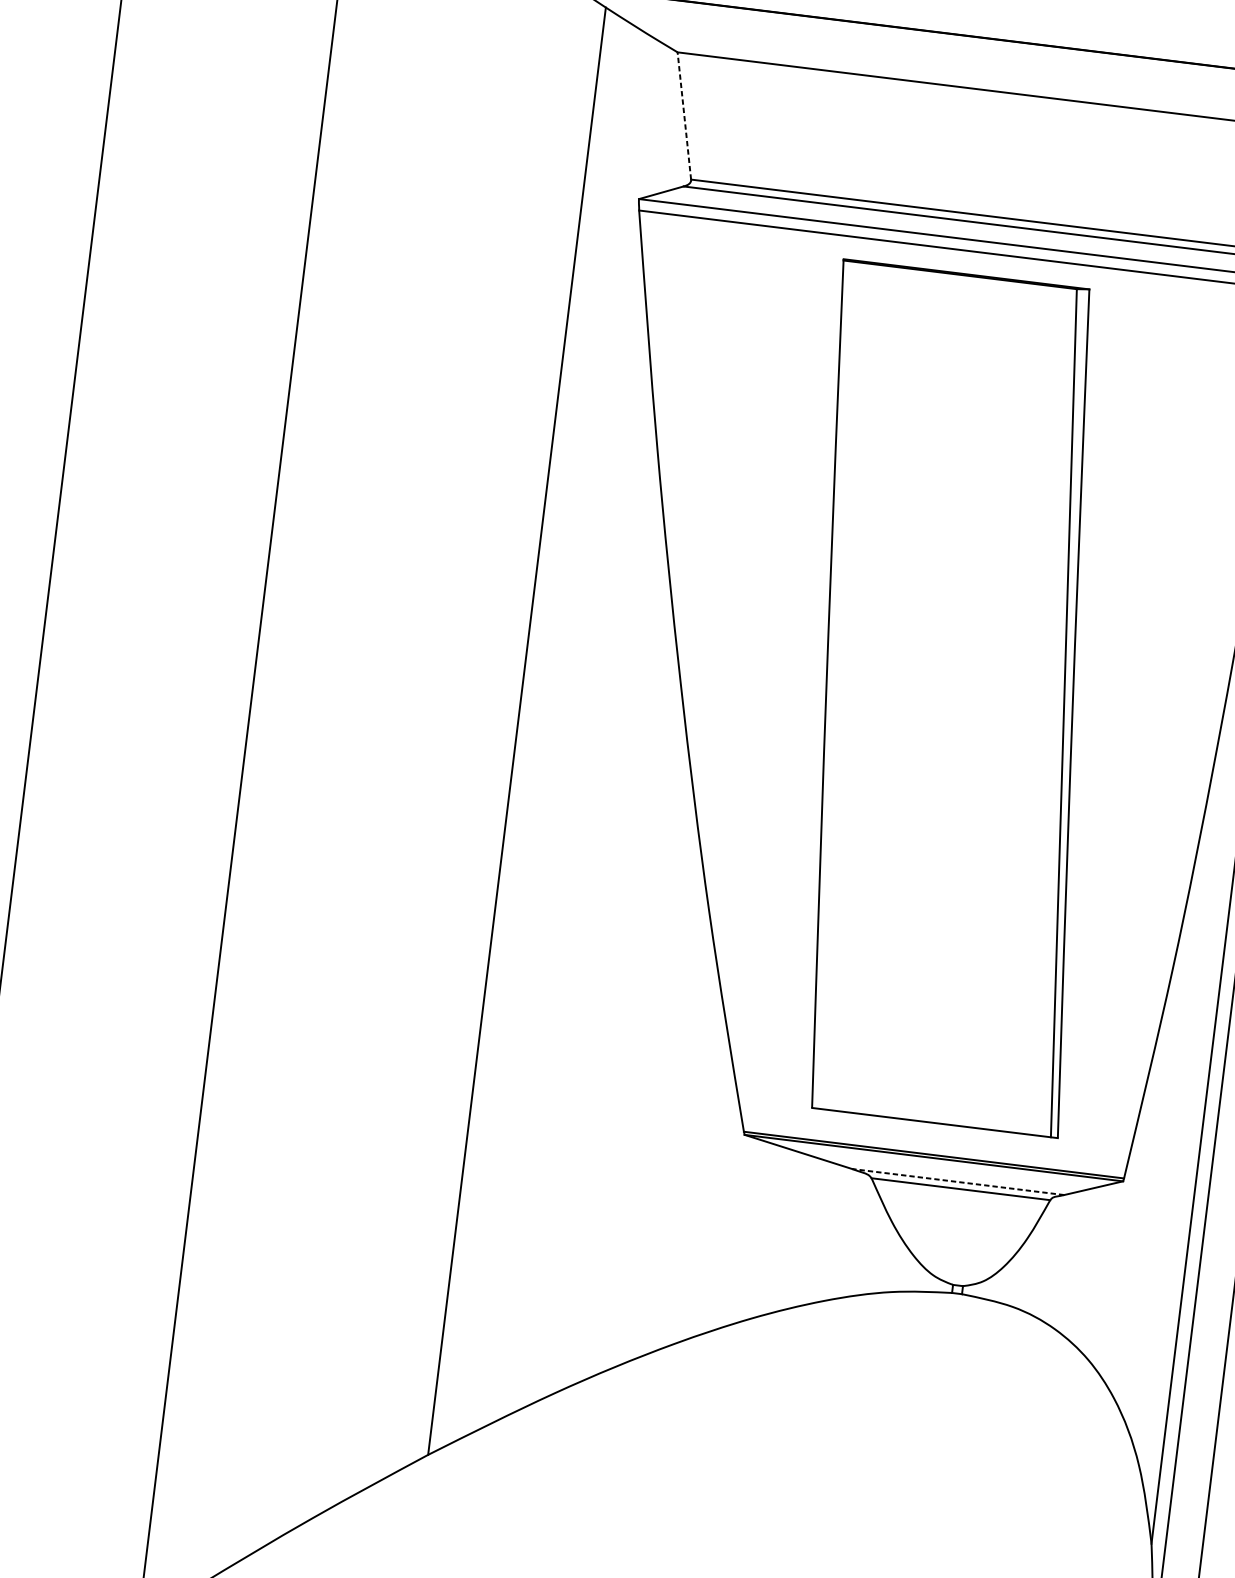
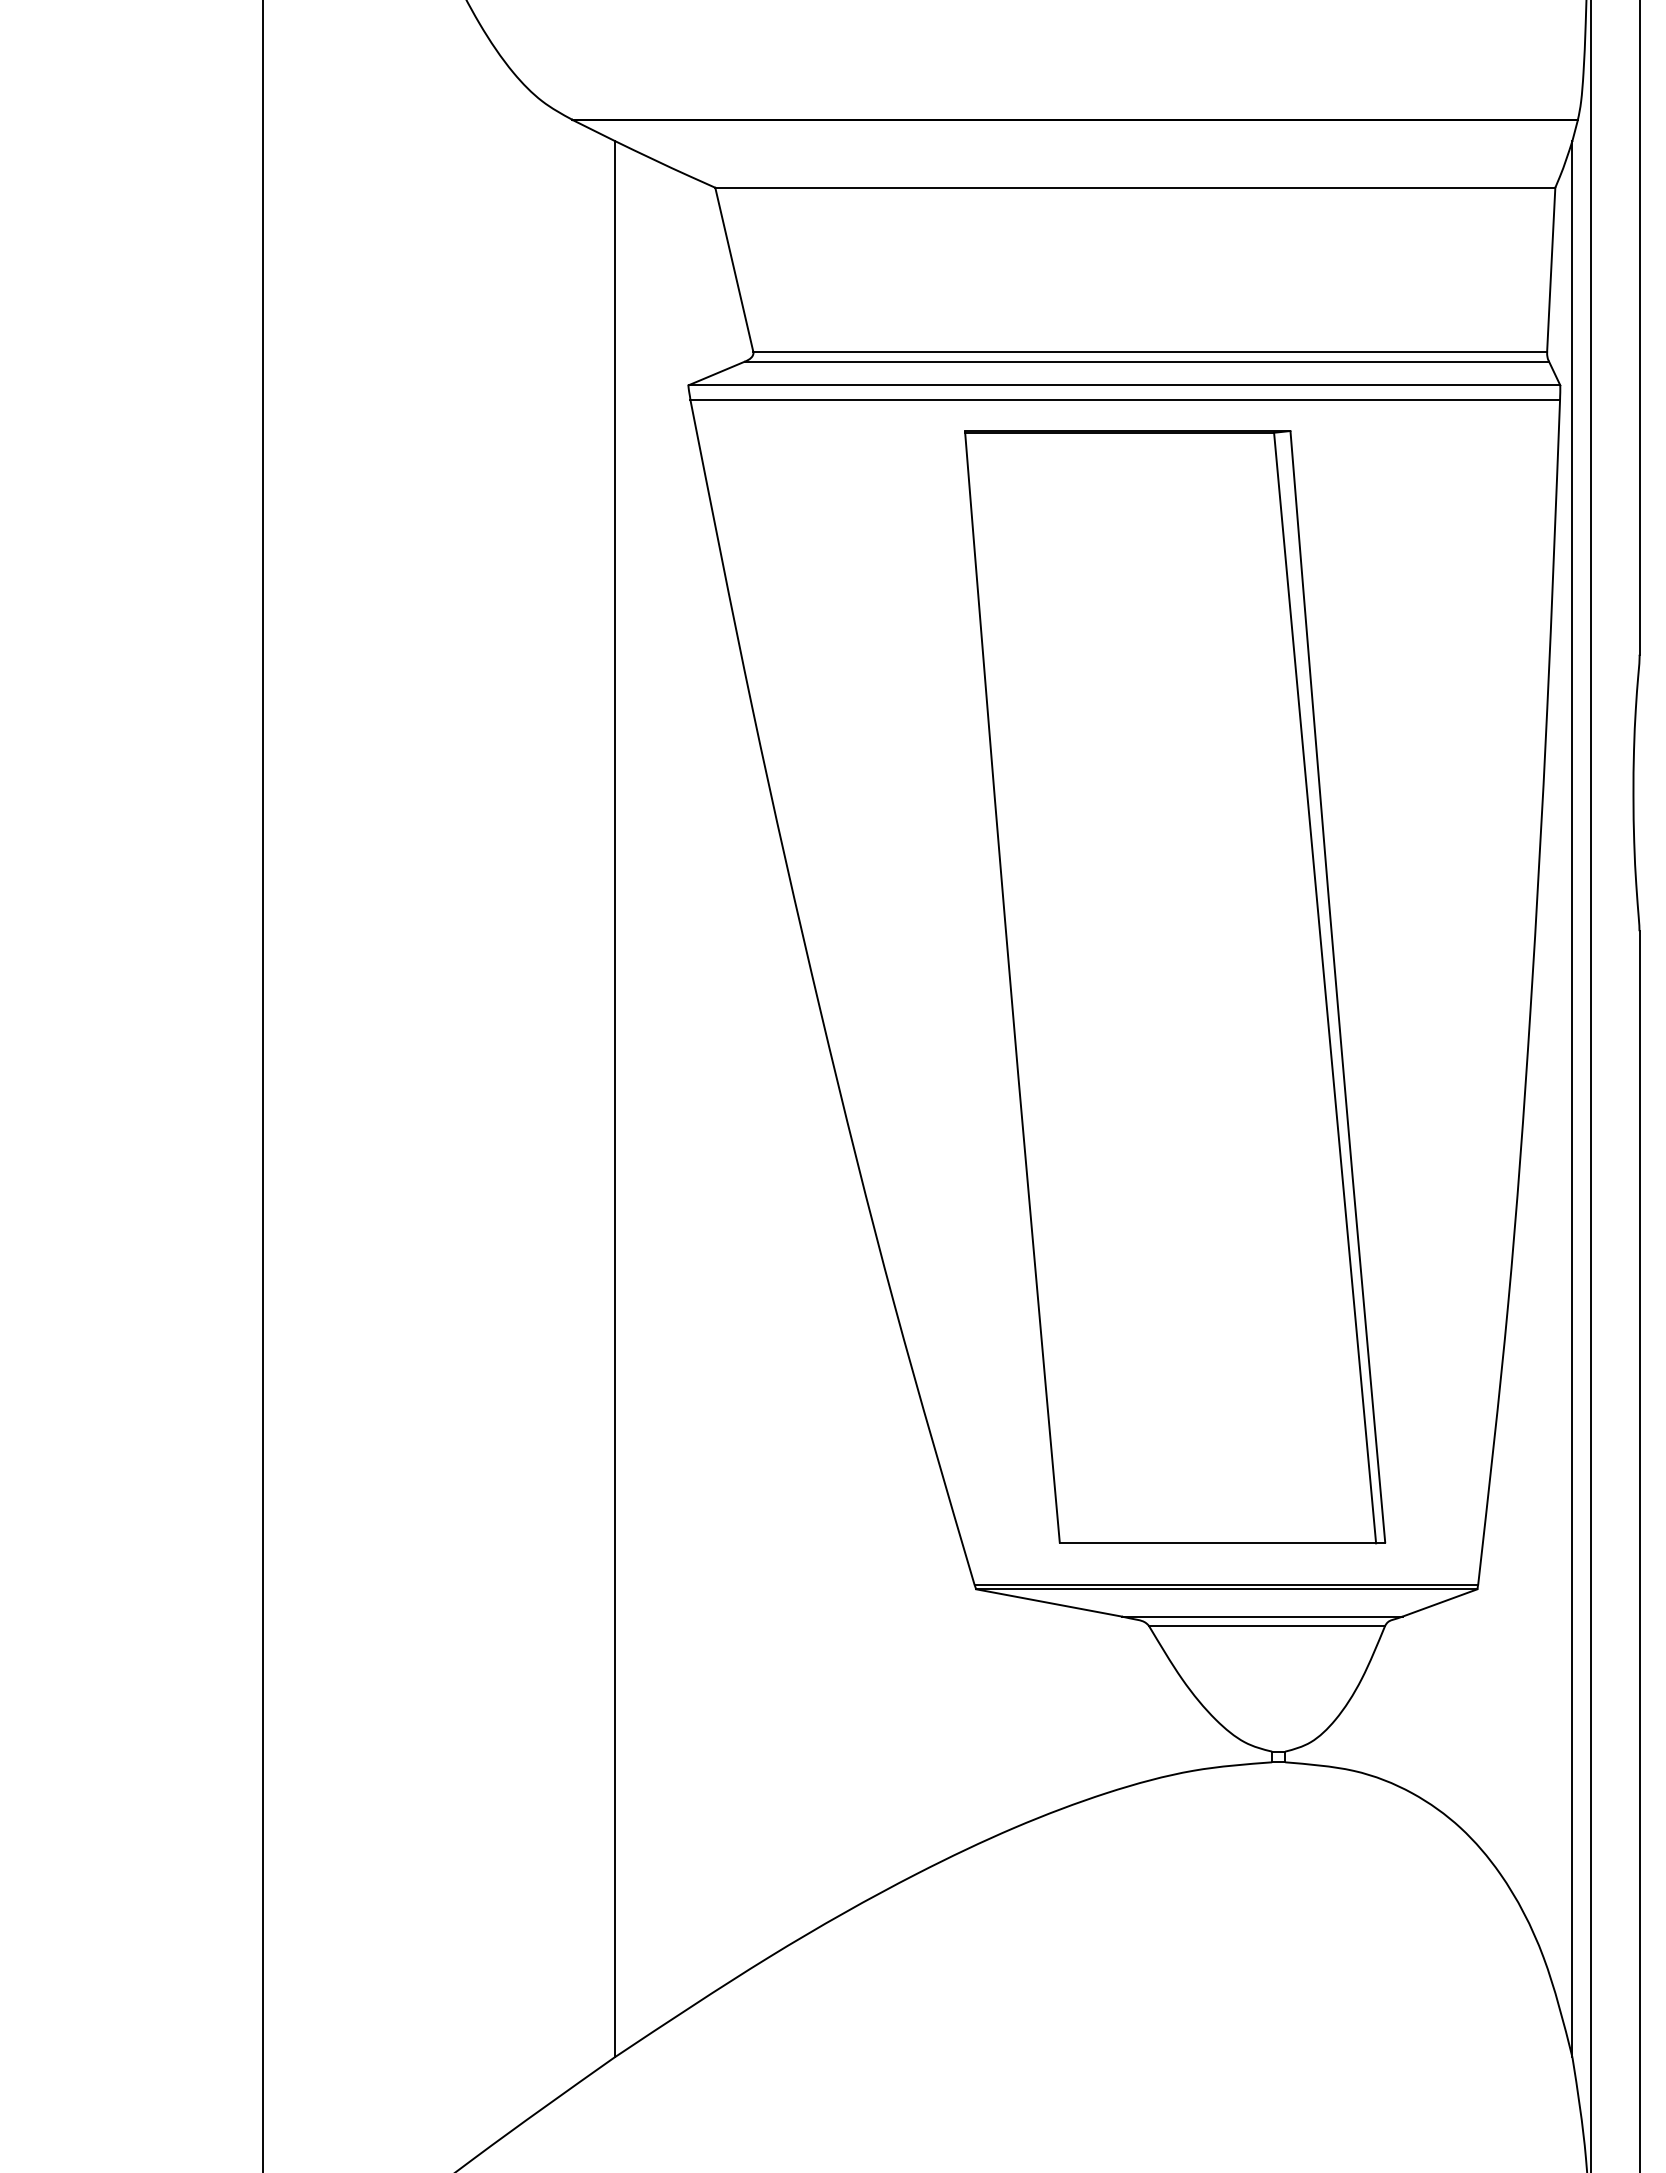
line: (684, 115) -> (734, 269), dashed -> solid
line: (957, 1181) -> (1261, 1616), dashed -> solid

